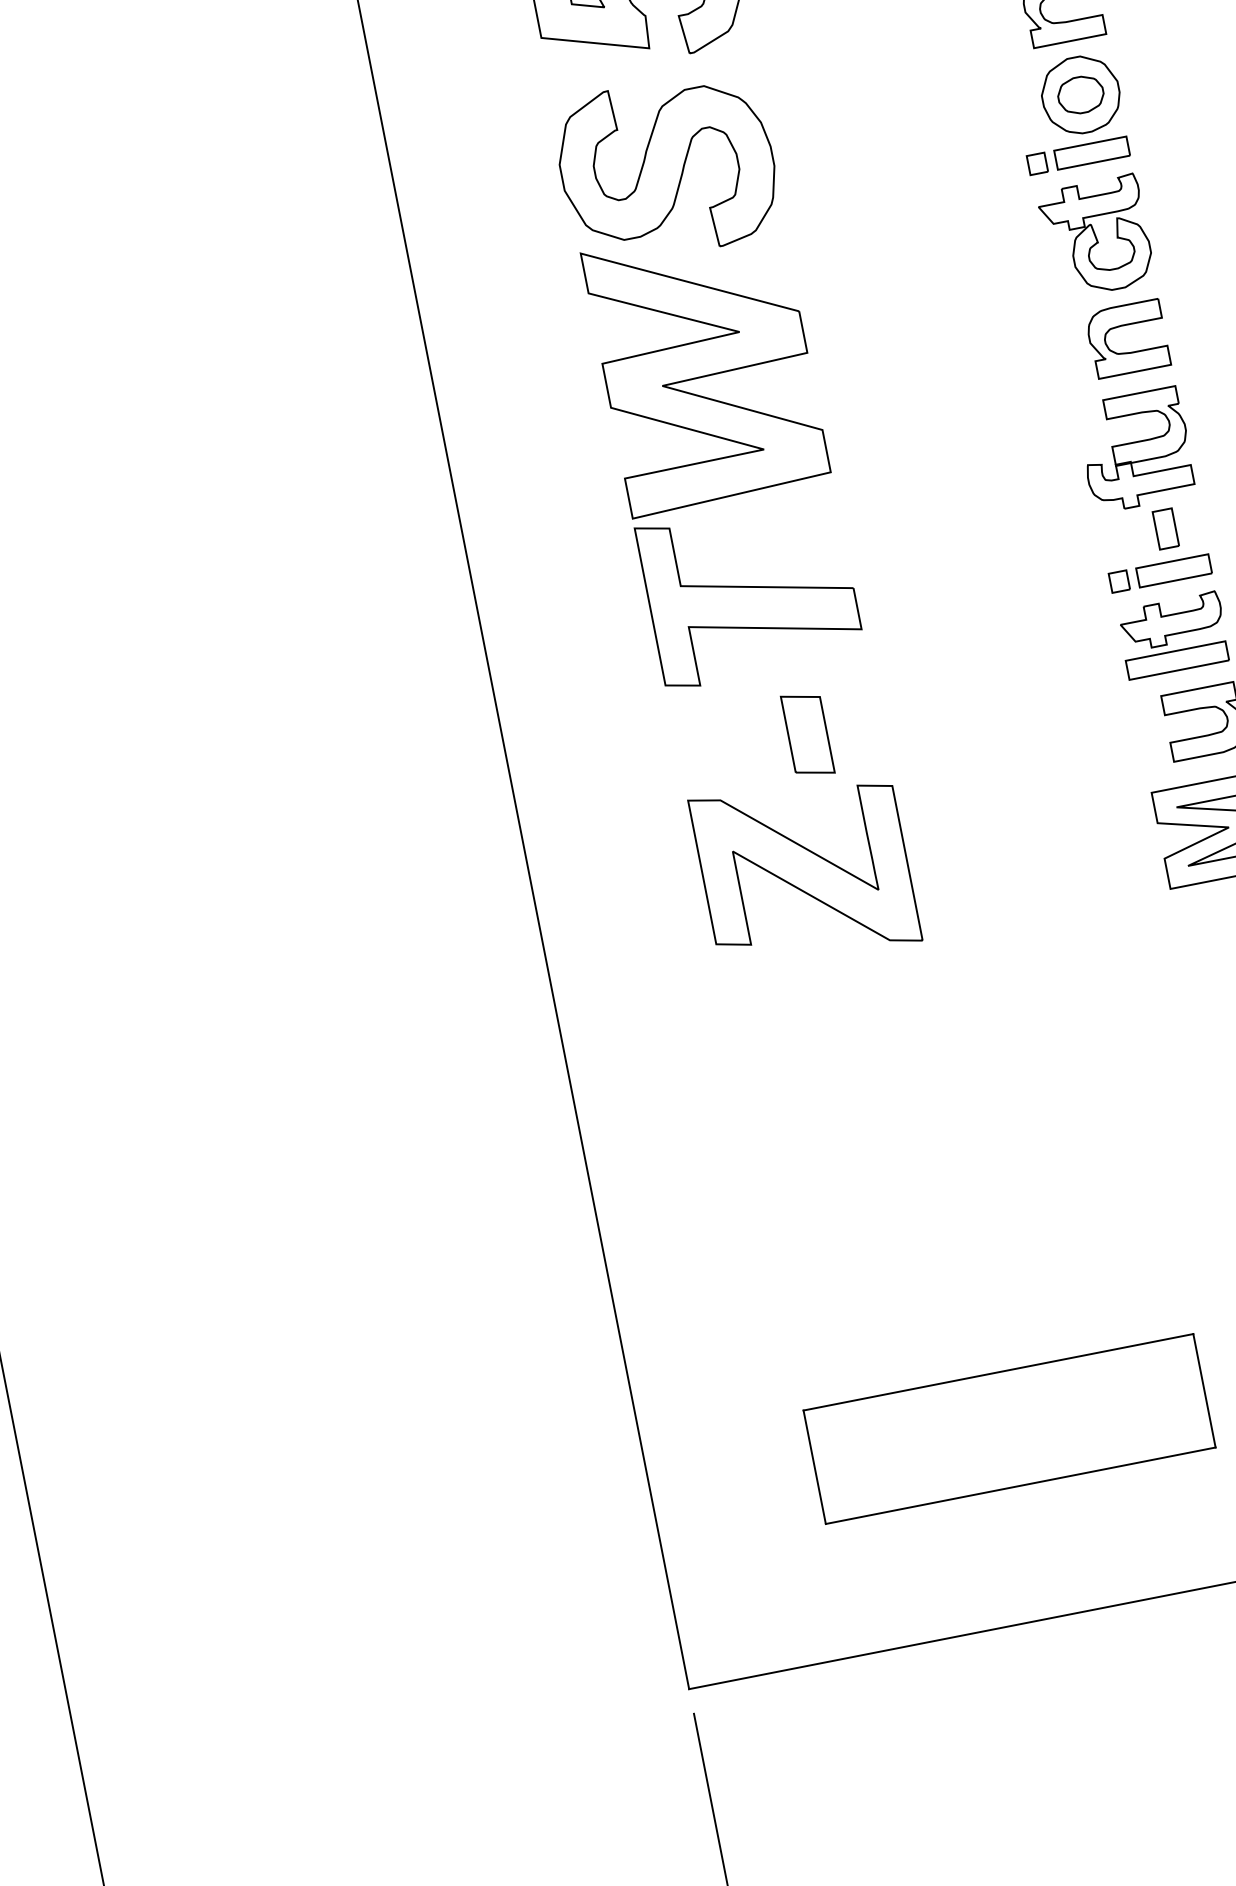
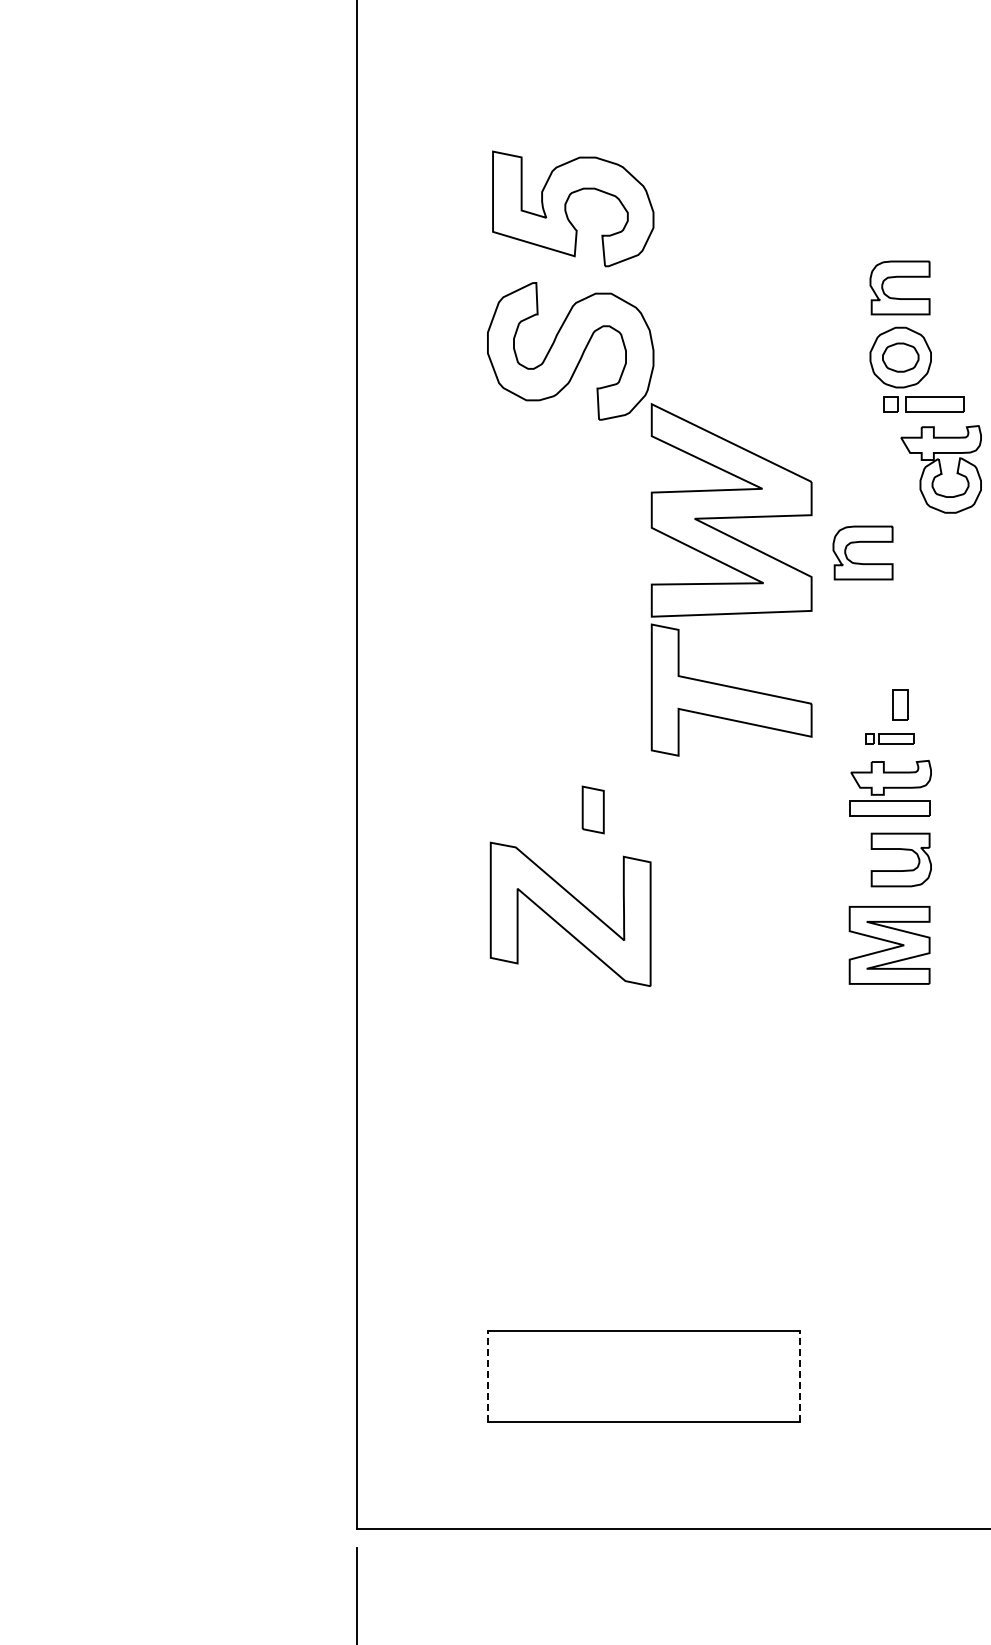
part: (1078, 156) -> (923, 404), moved
part: (1095, 237) -> (940, 469), moved
part: (1124, 326) -> (862, 542), moved
part: (1135, 449) -> (889, 639), removed
part: (723, 452) -> (731, 579), moved
part: (1160, 573) -> (889, 738), size x0.6
part: (808, 734) -> (593, 809), size x0.7
line: (1203, 1389) -> (799, 1375), solid -> dashed
line: (814, 1466) -> (487, 1375), solid -> dashed

